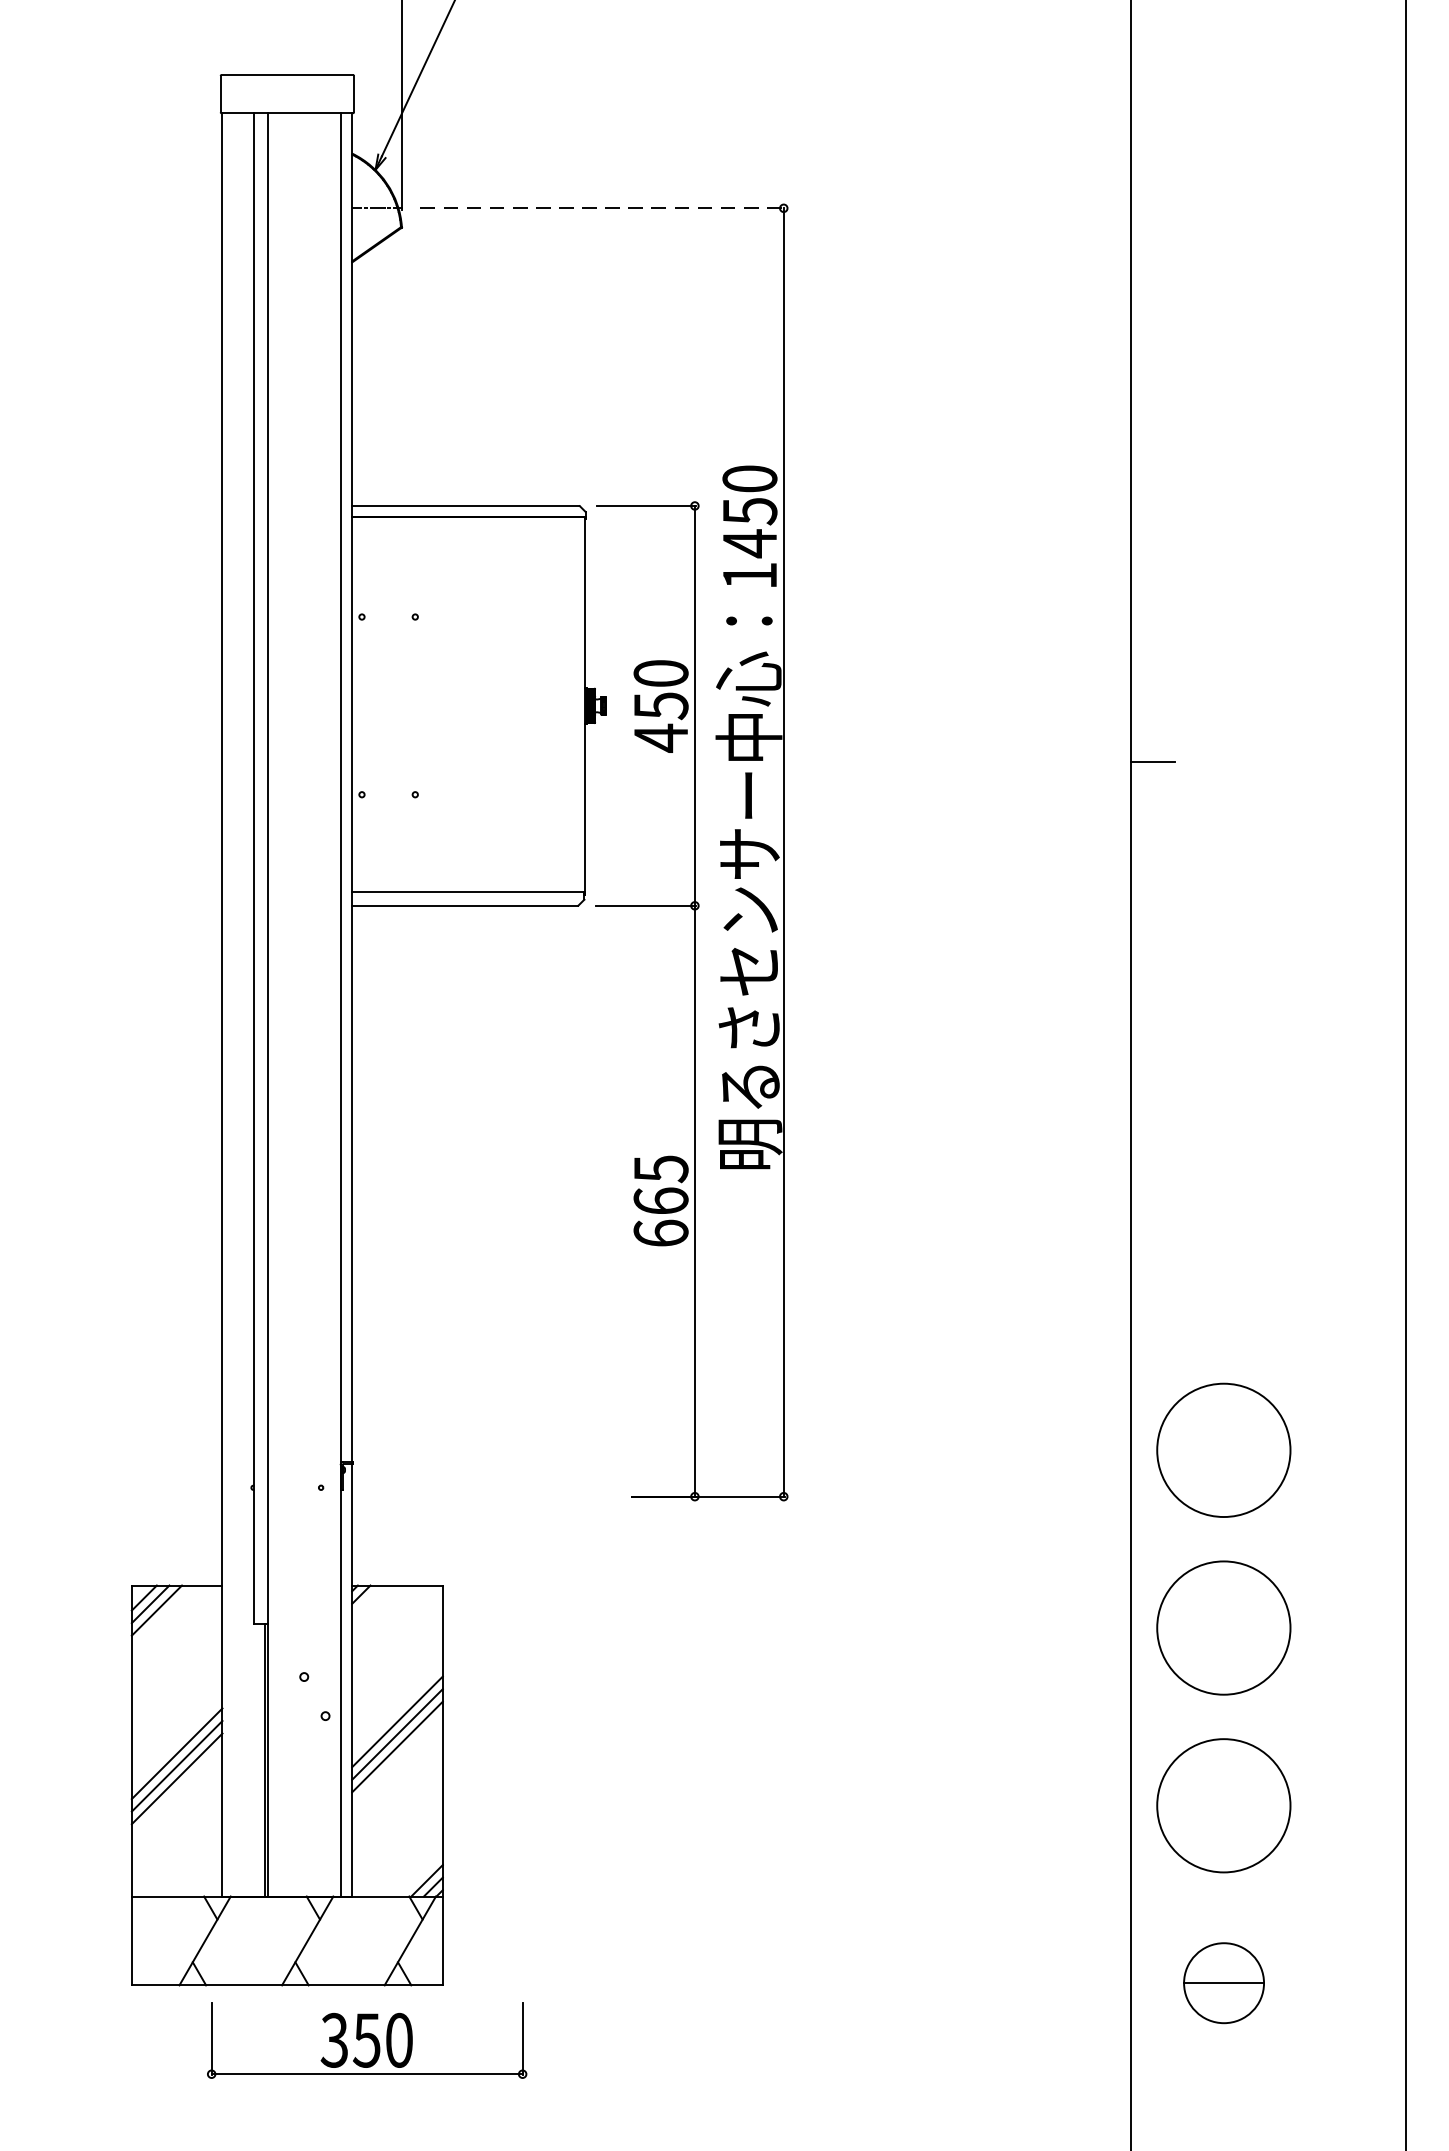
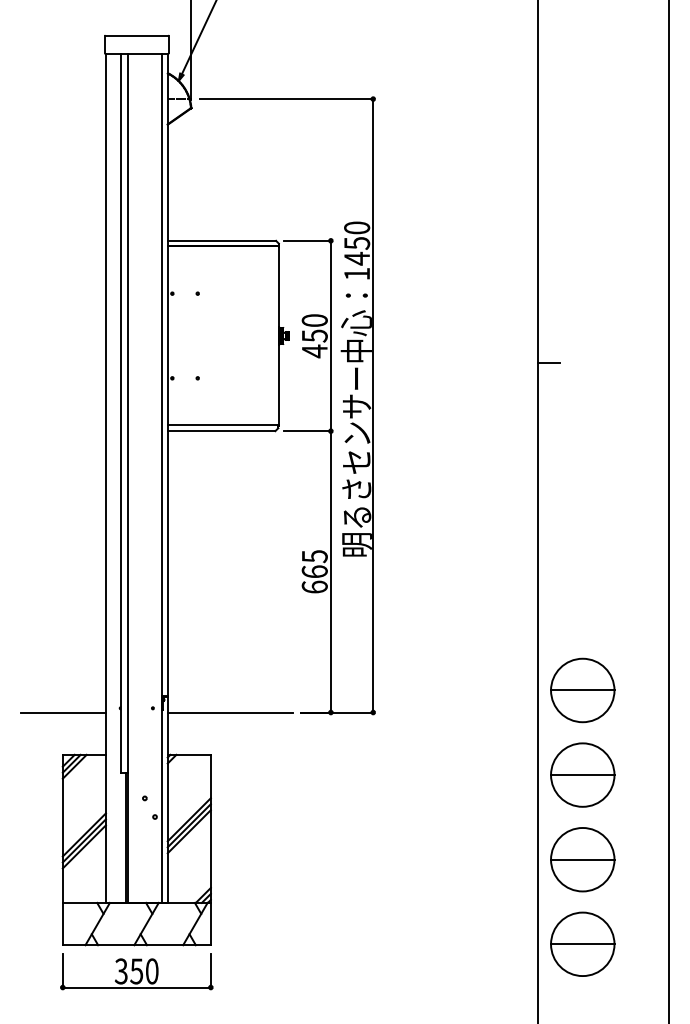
line: (601, 209) -> (286, 99), dashed -> solid
line: (1223, 1450) -> (582, 690), added
line: (131, 1496) -> (62, 712), added
line: (481, 1496) -> (229, 712), added
line: (1223, 1628) -> (582, 775), added
line: (1223, 1805) -> (582, 859), added
part: (1223, 1981) -> (582, 943), size x1.67
part: (366, 2040) -> (136, 971), moved

